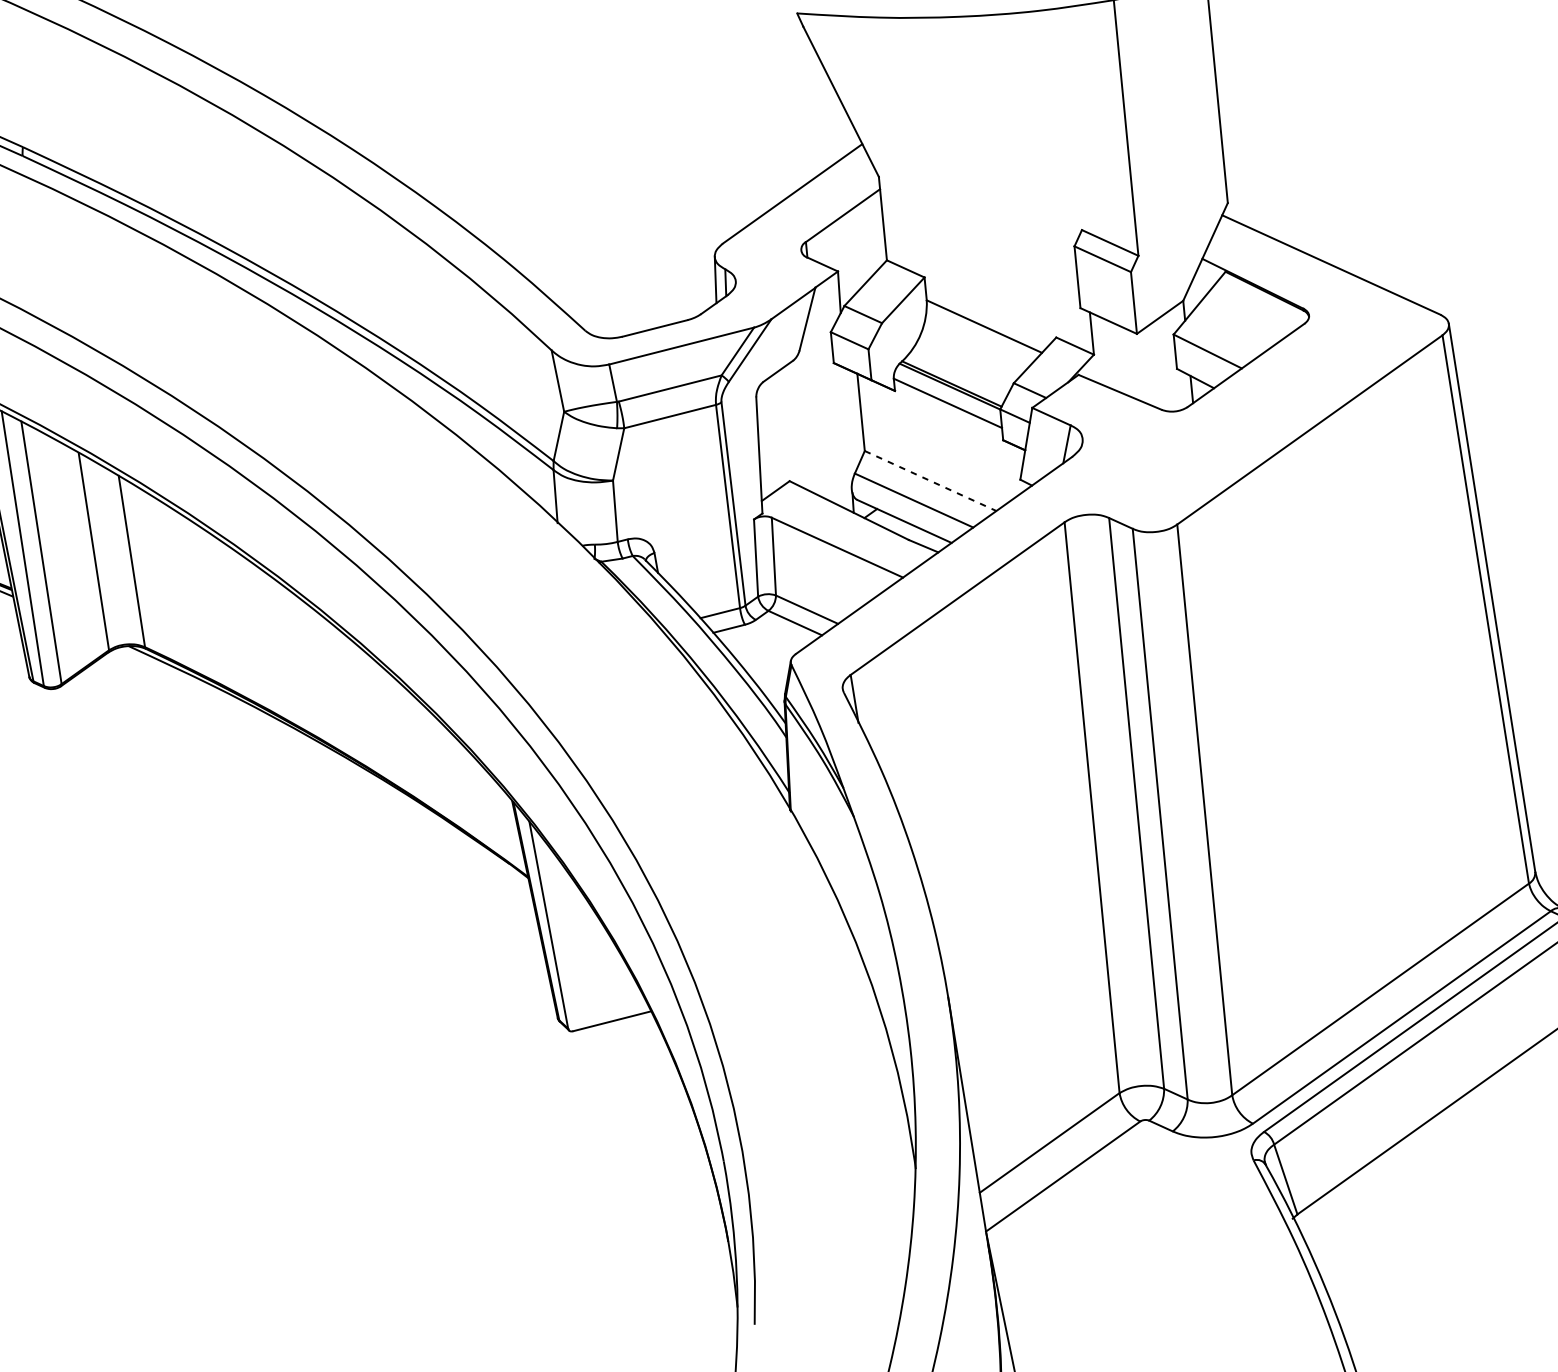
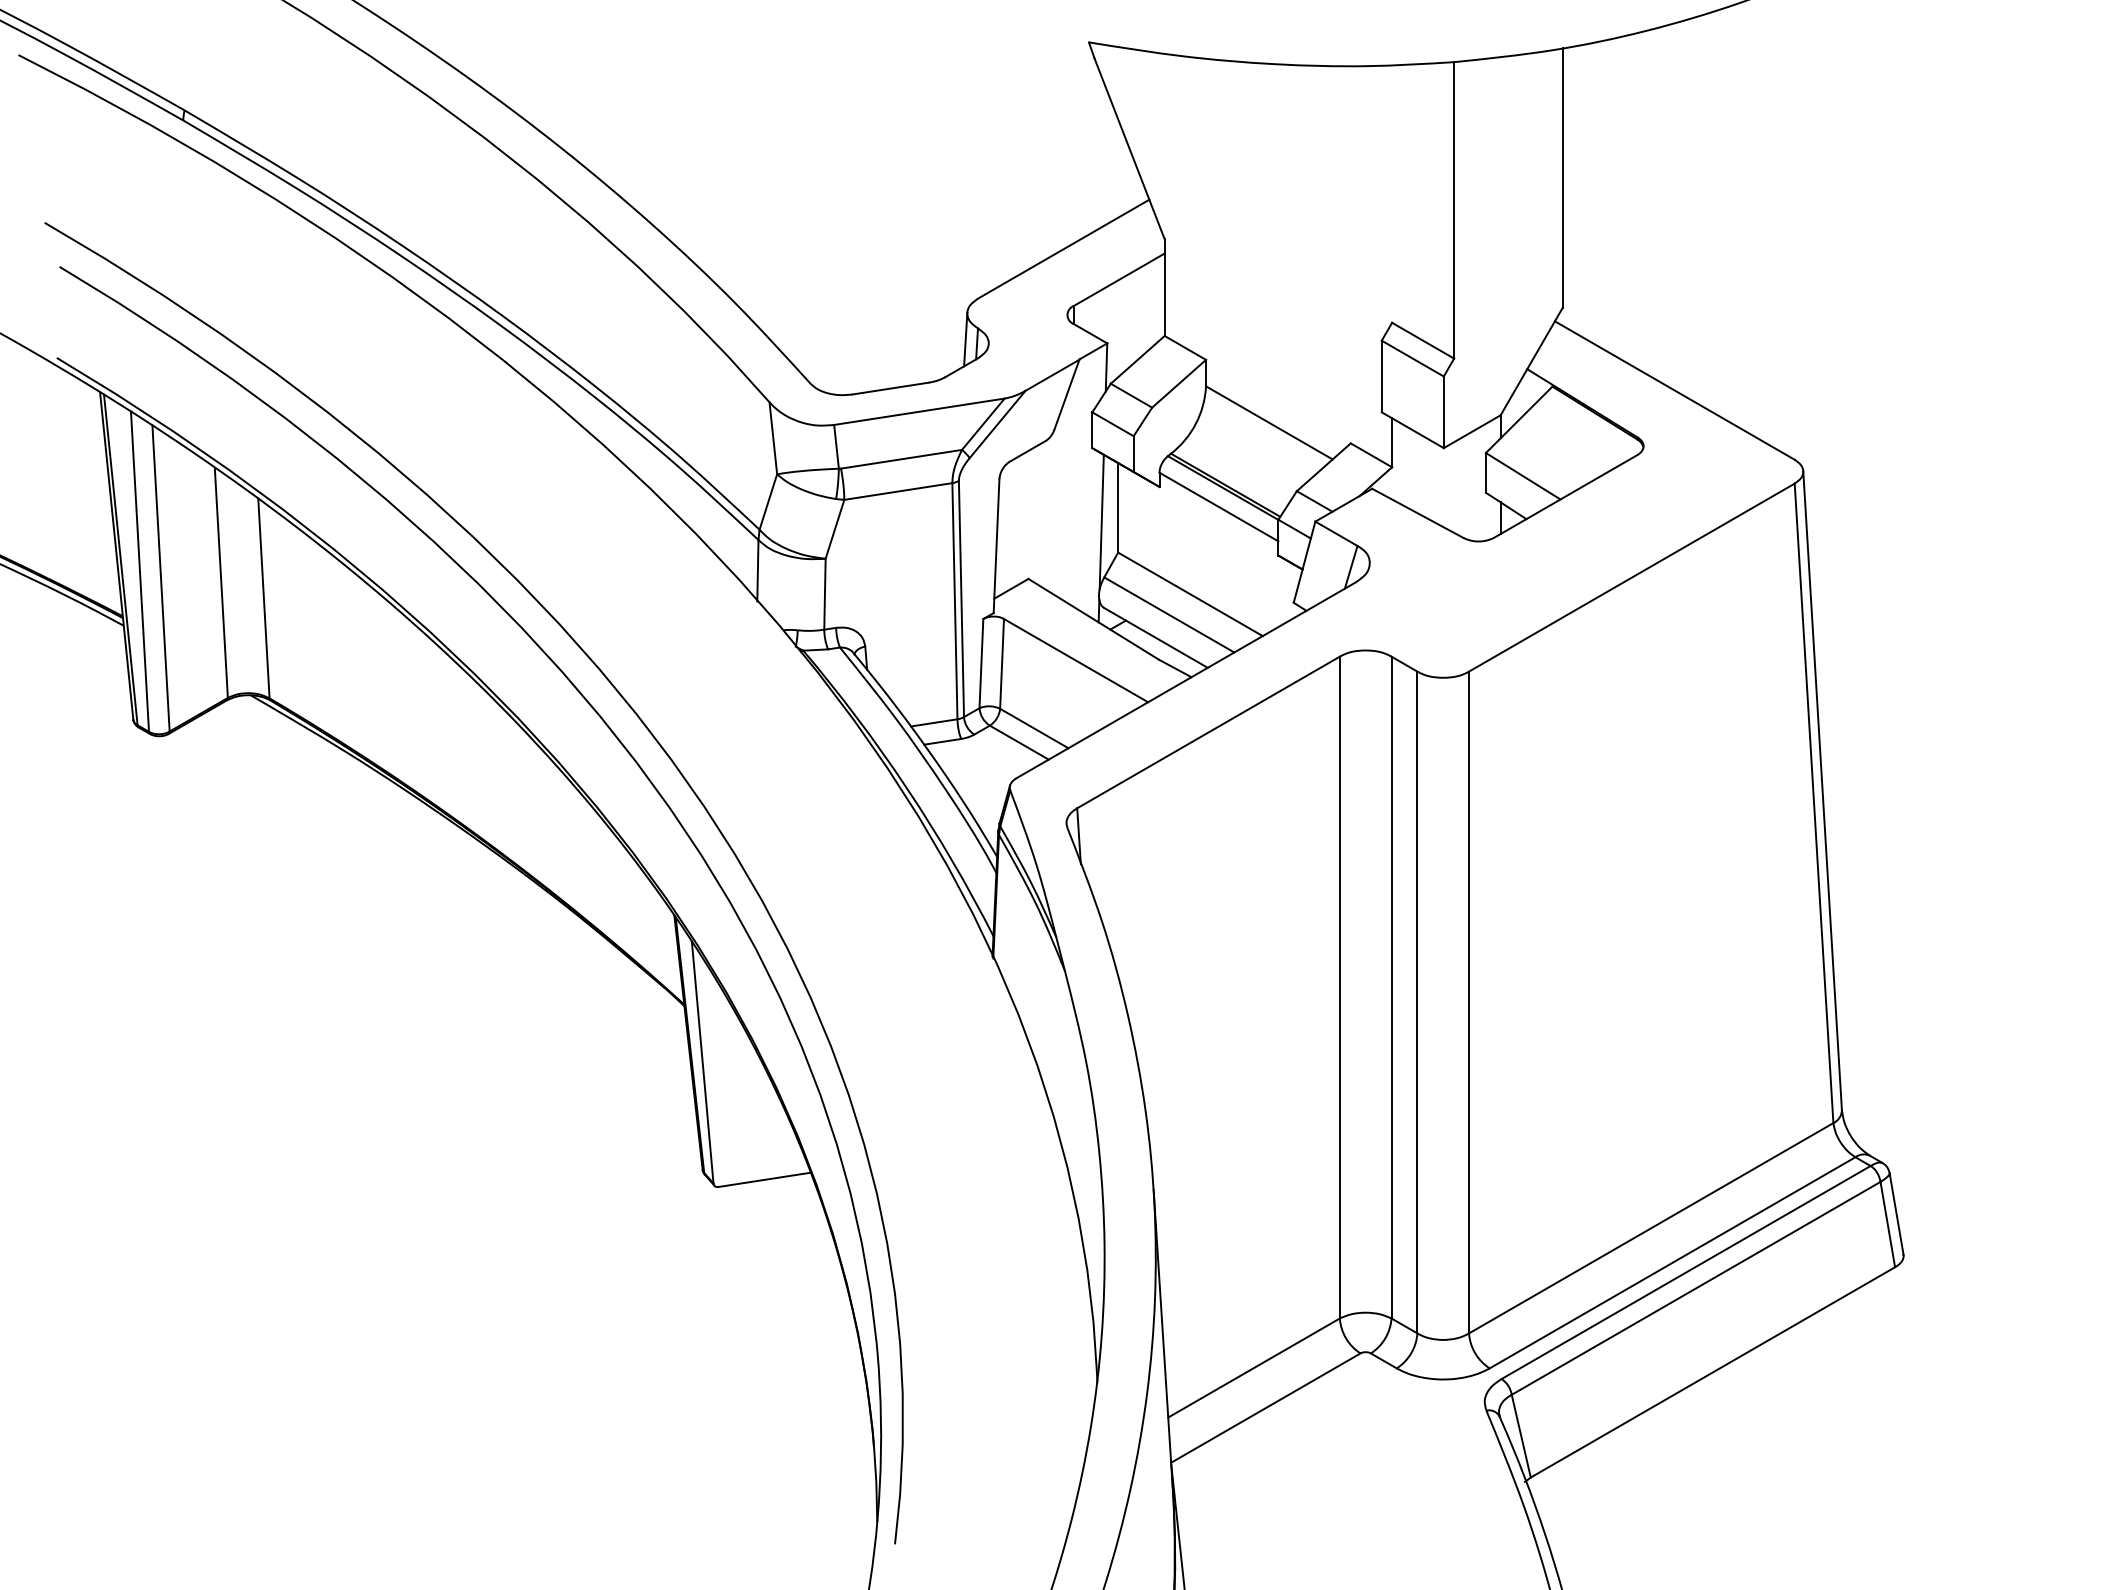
line: (847, 425) -> (1101, 521), added
line: (930, 481) -> (1190, 594), dashed -> solid

